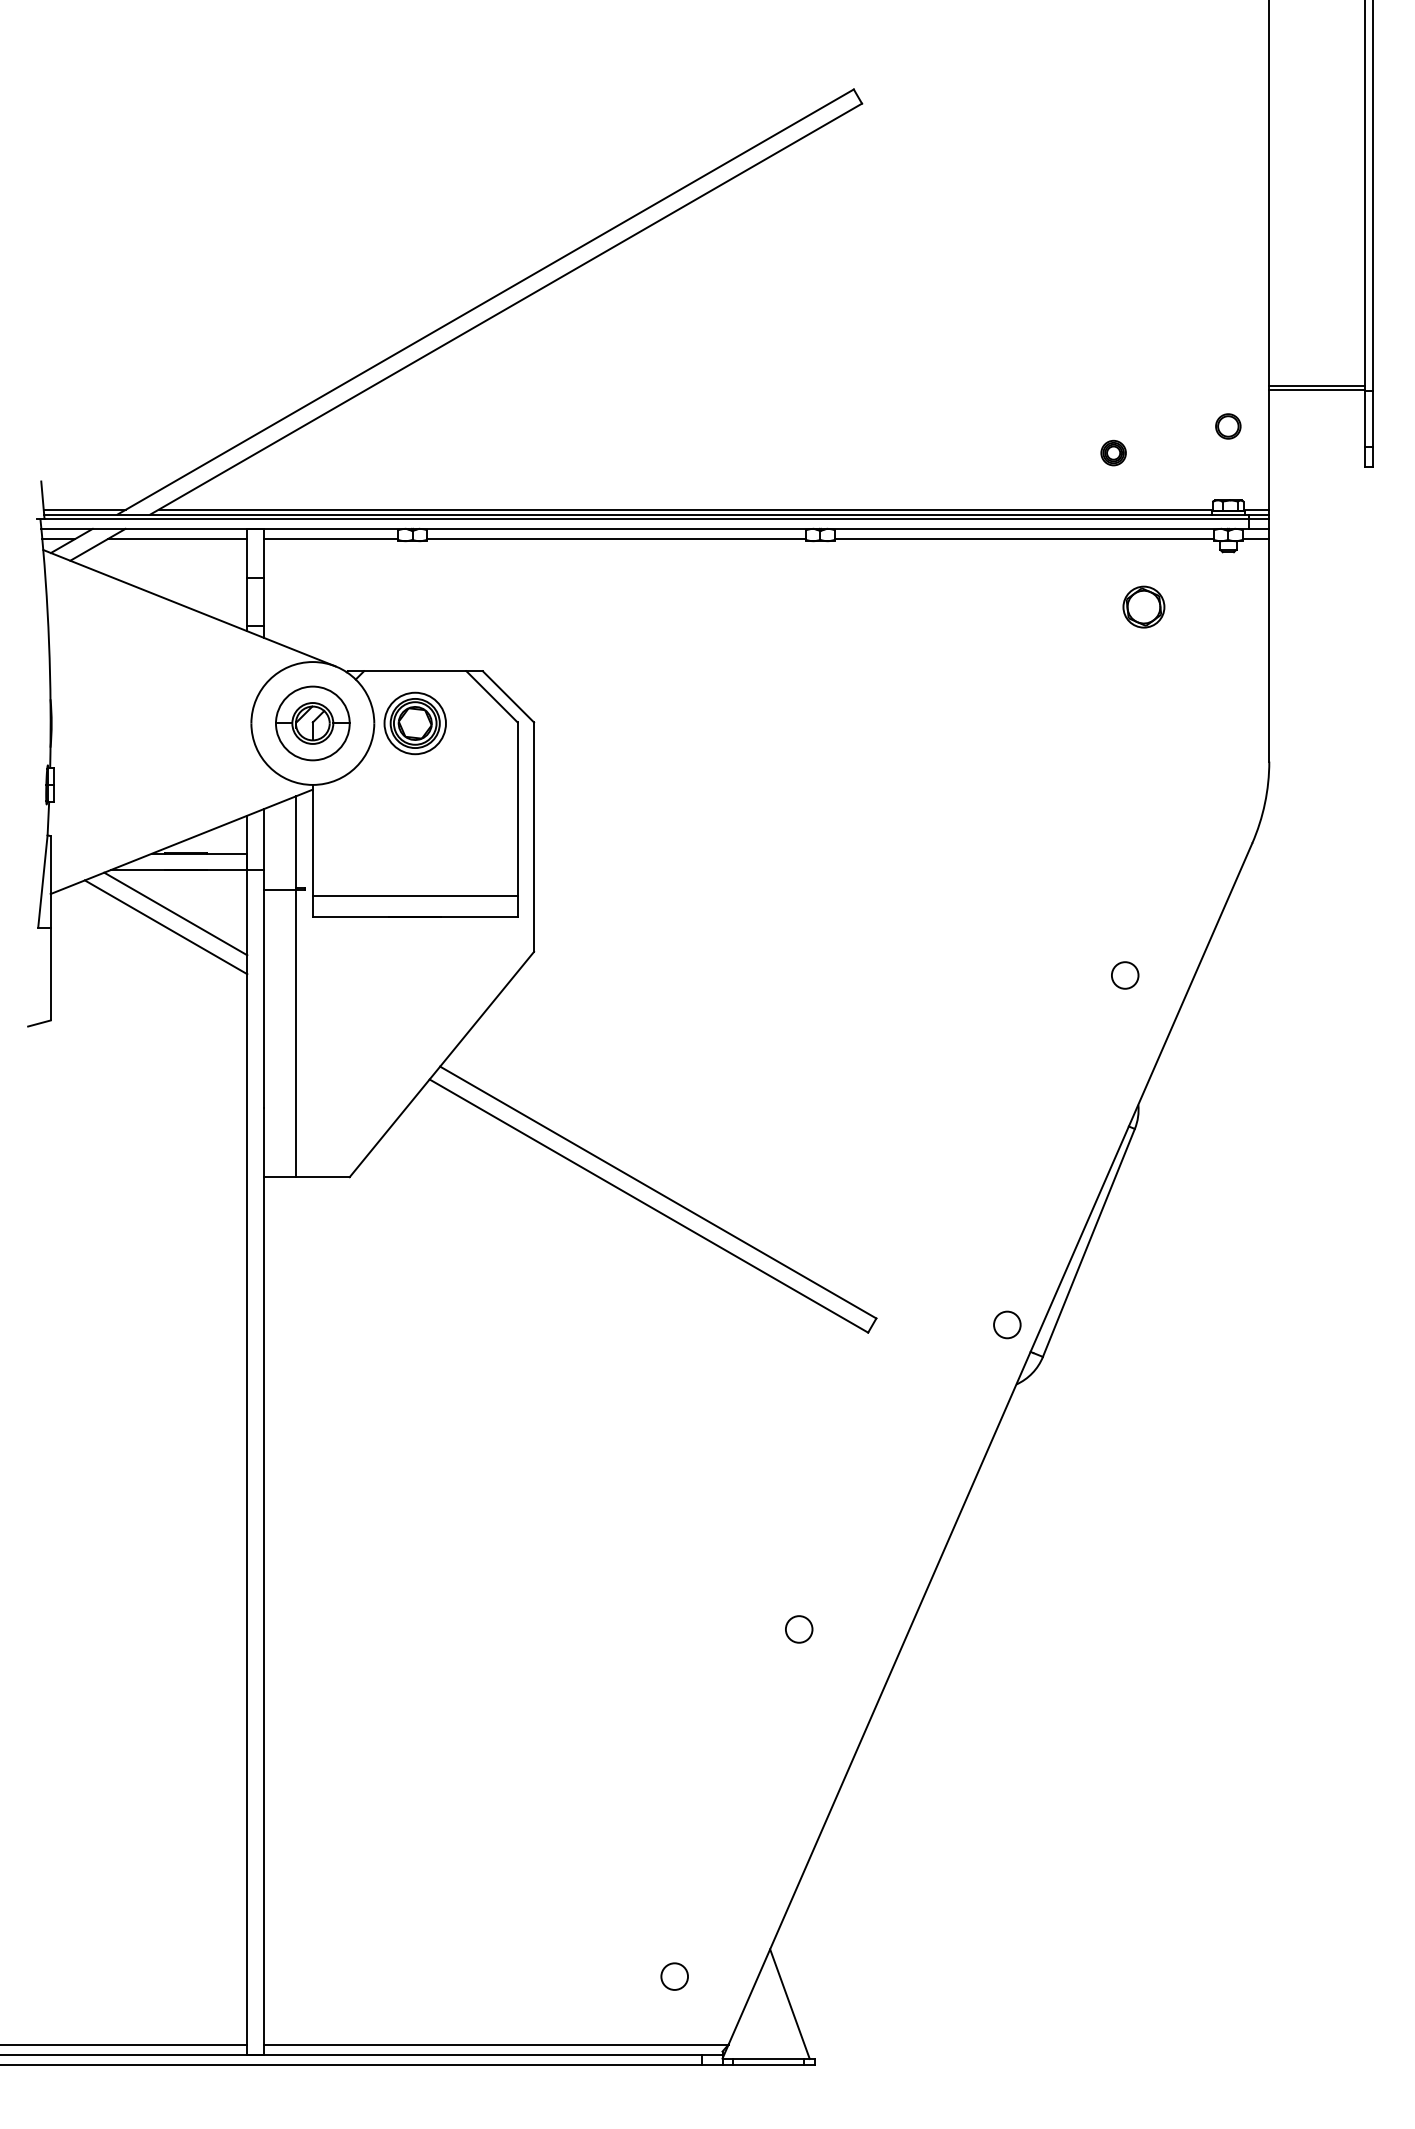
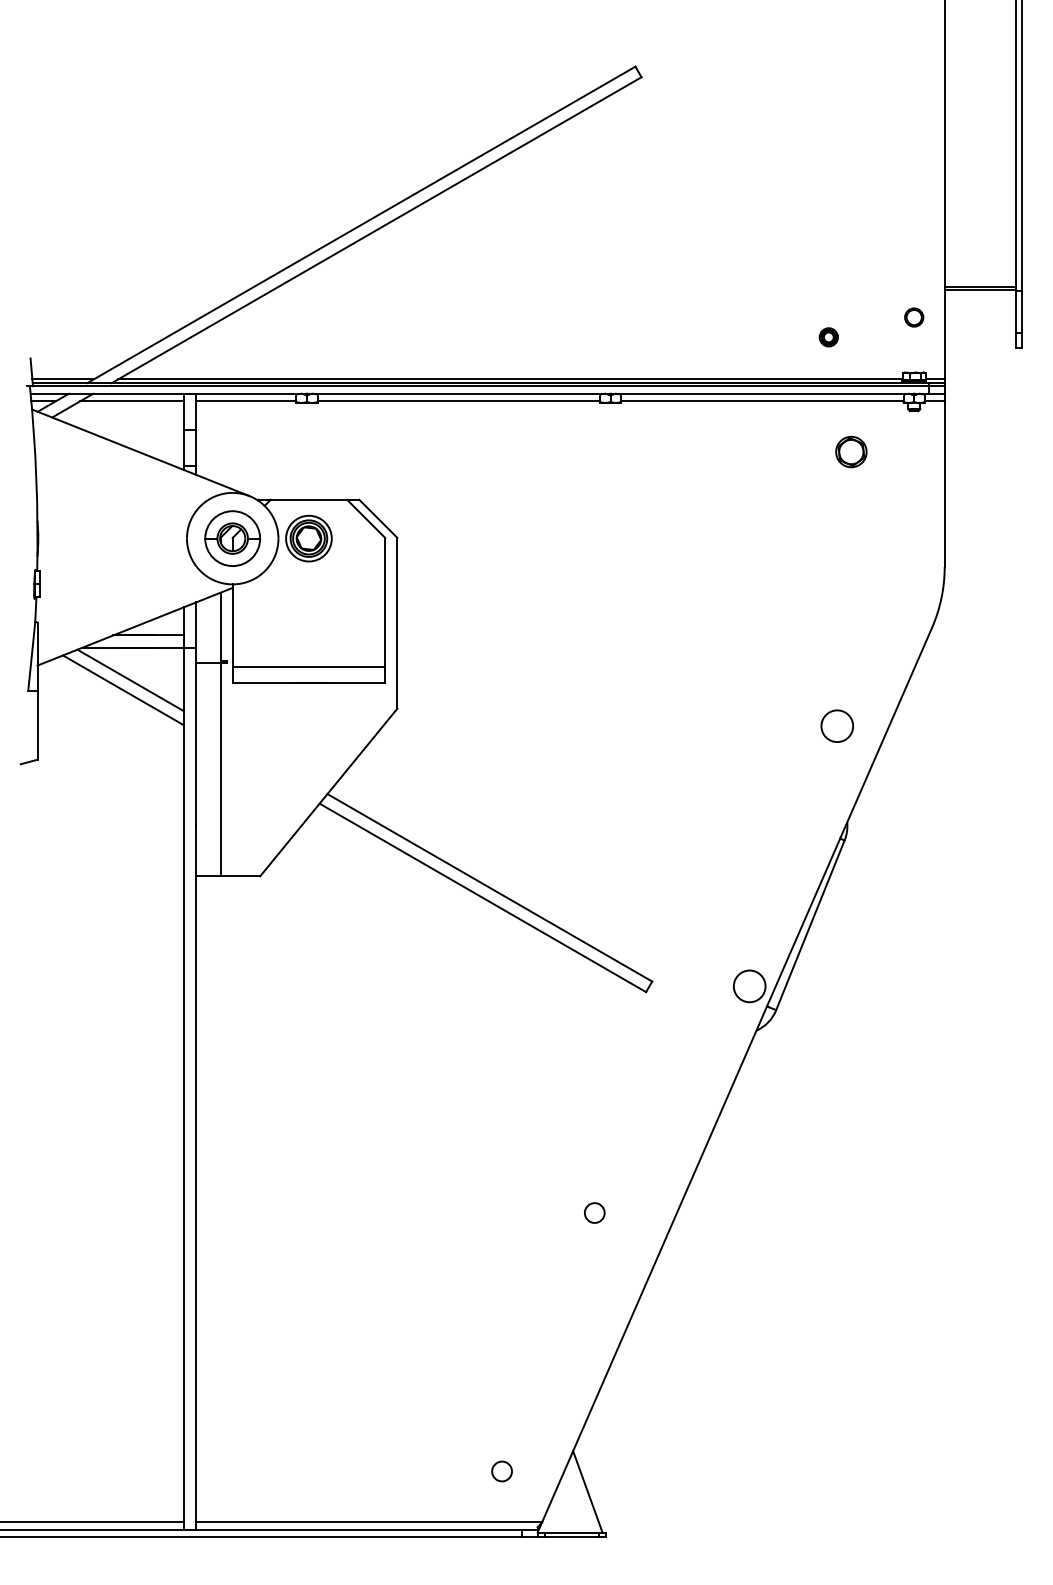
circle: (1125, 975) -> (837, 726), size x1.6
circle: (1007, 1324) -> (749, 986), size x1.6

